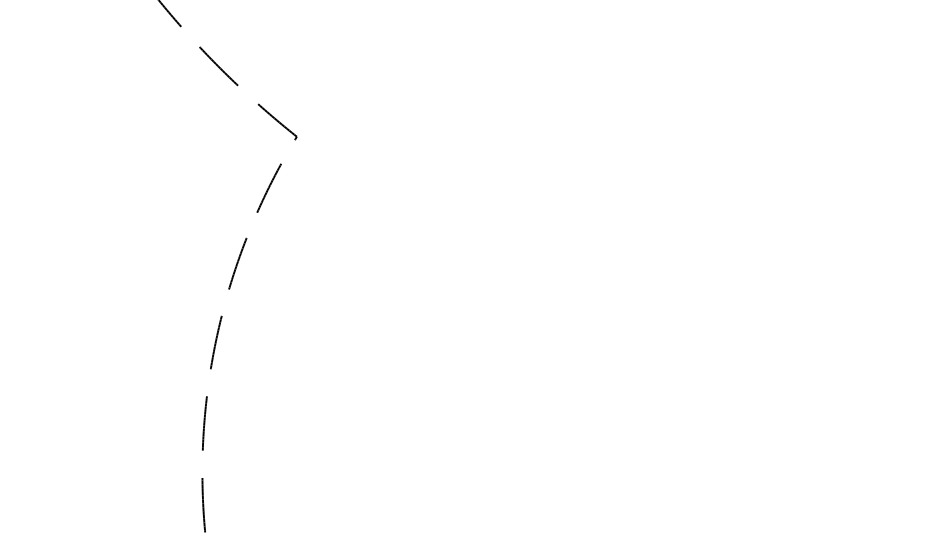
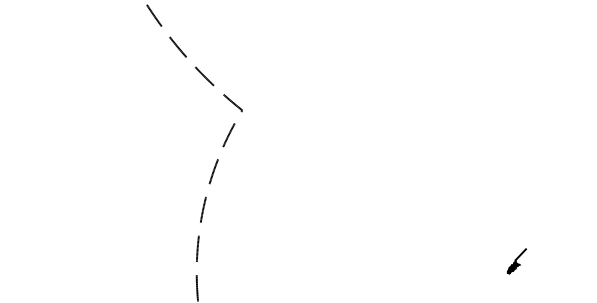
part: (864, 449) -> (516, 261), added

